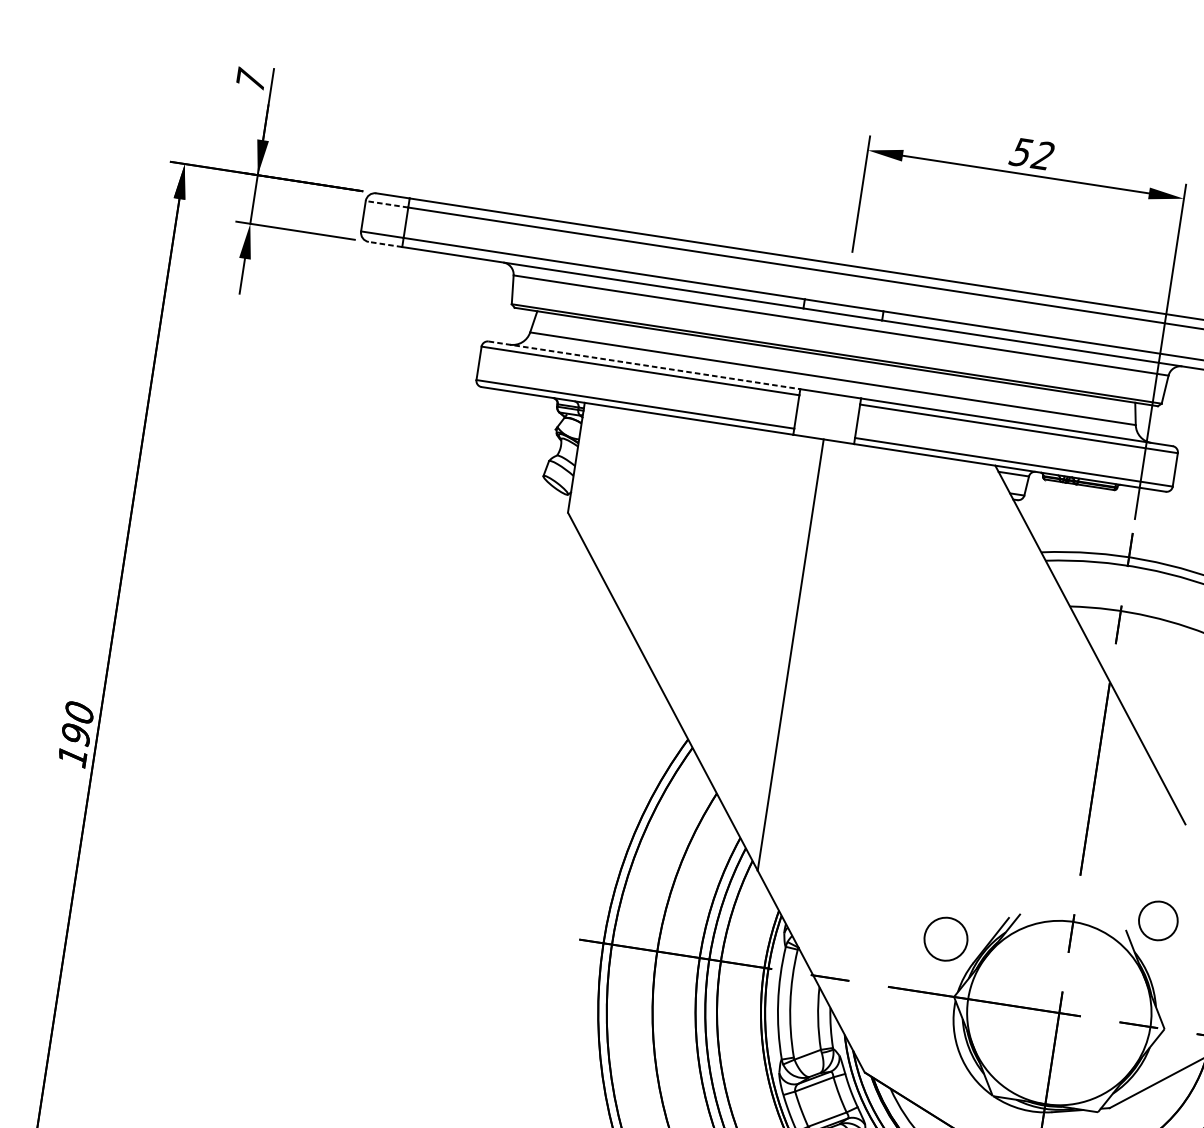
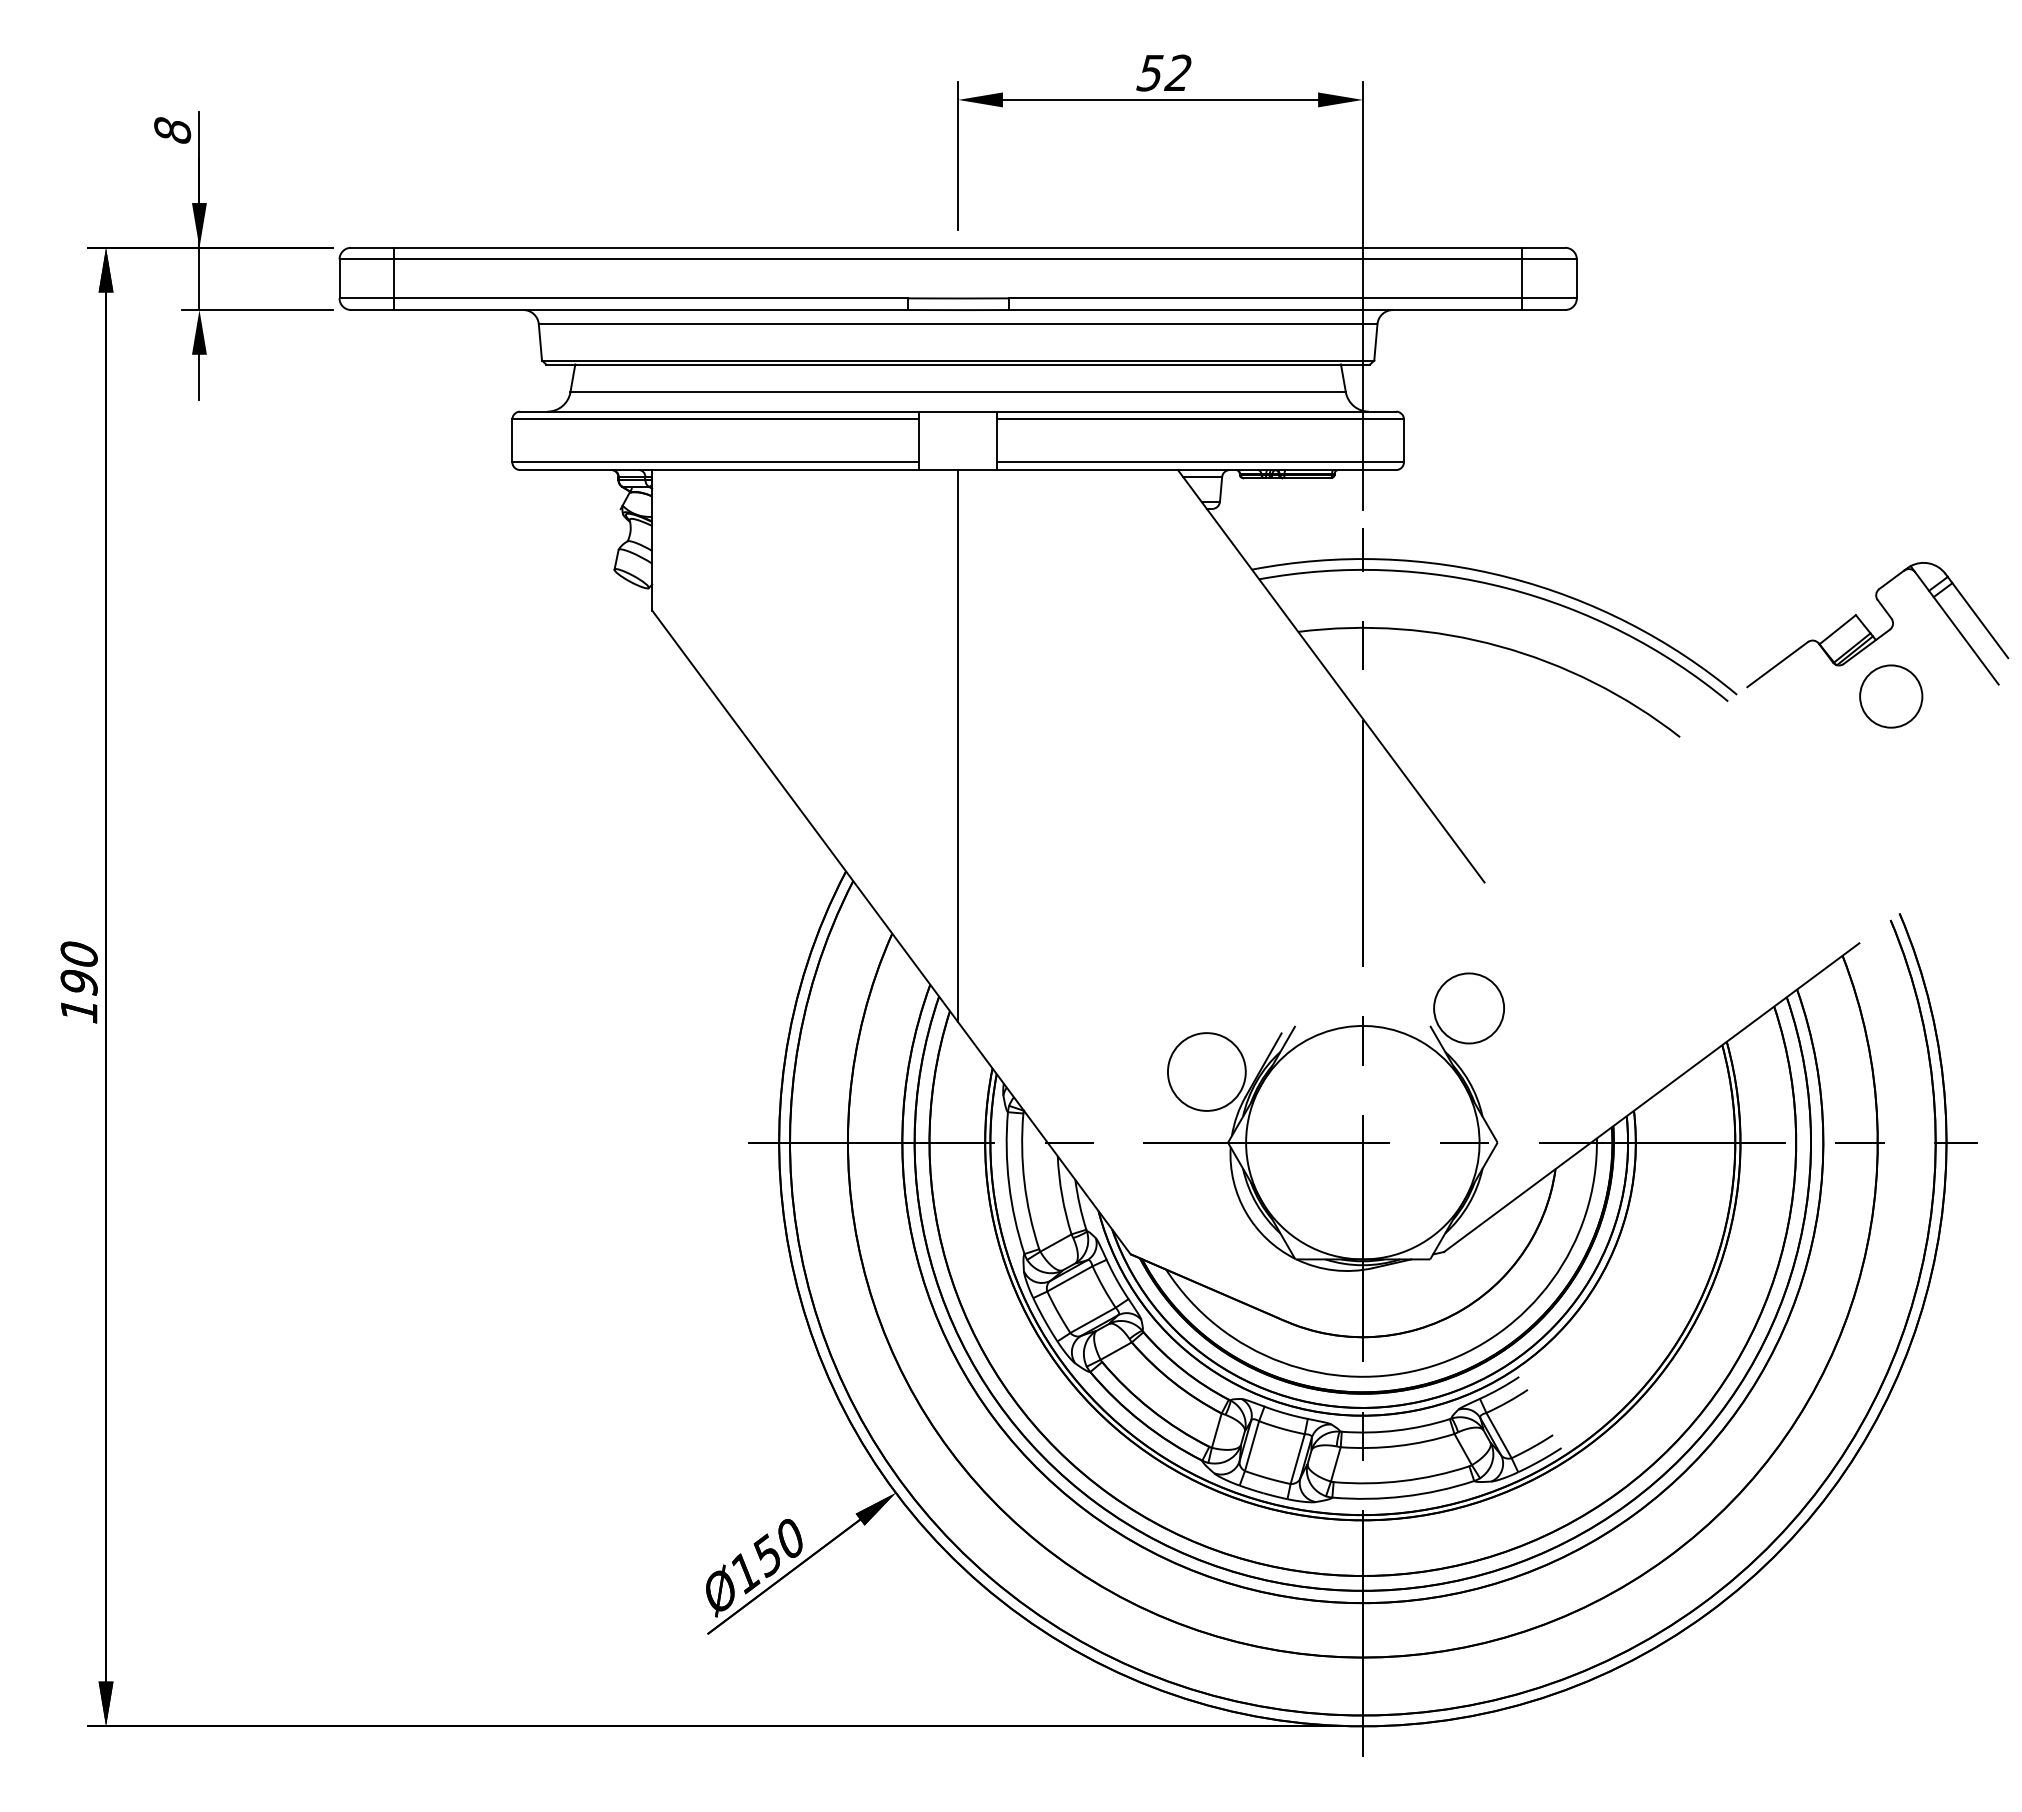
text: (250, 79) -> (172, 129), 7 -> 8
line: (386, 204) -> (366, 259), dashed -> solid
line: (385, 244) -> (372, 310), dashed -> solid
line: (644, 365) -> (719, 411), dashed -> solid
circle: (1158, 921) -> (1469, 1008), size x1.43
circle: (945, 938) -> (1206, 1071), size x1.43

